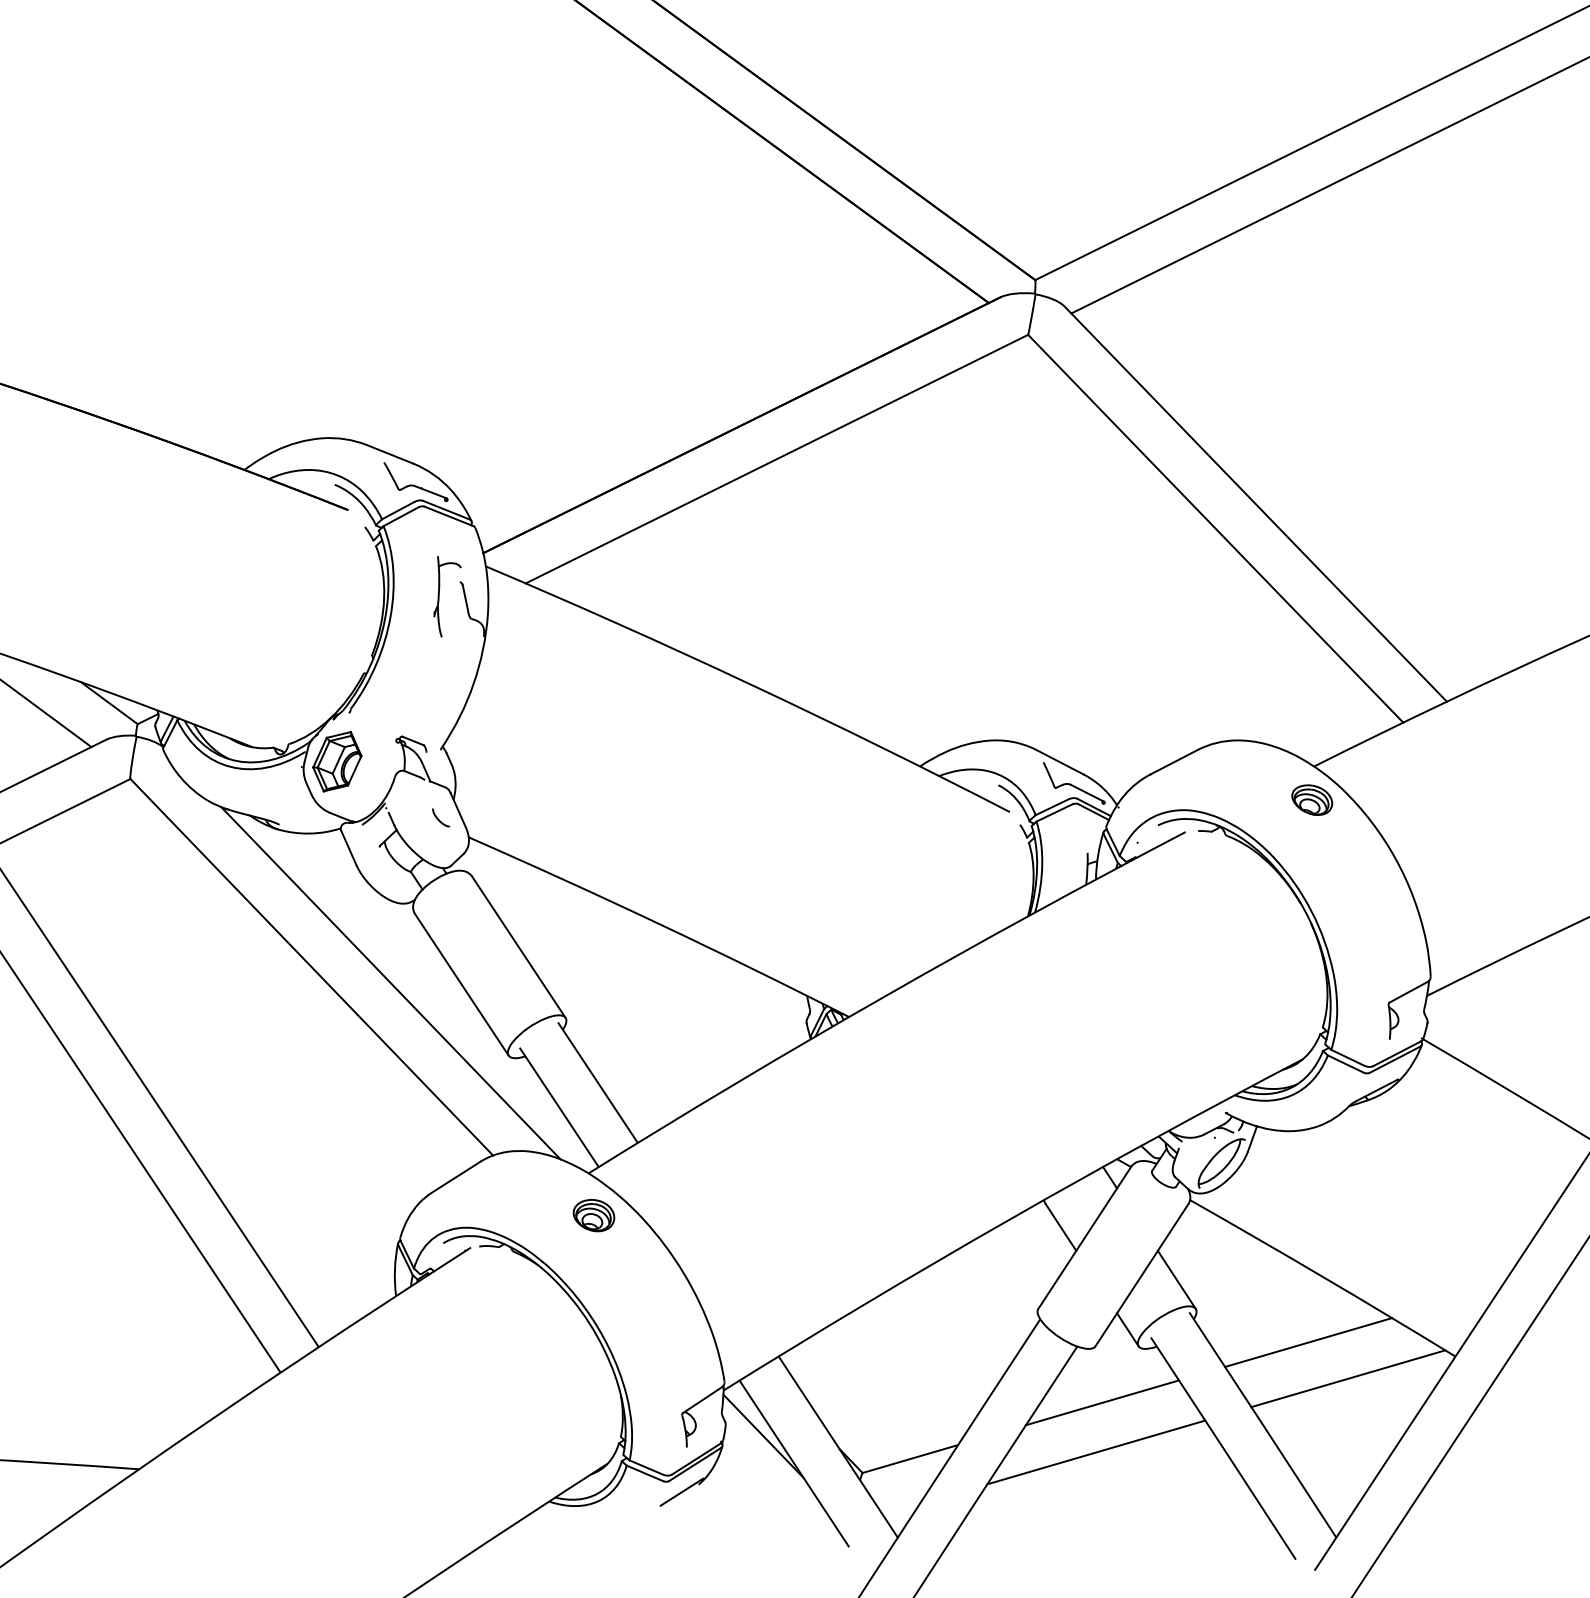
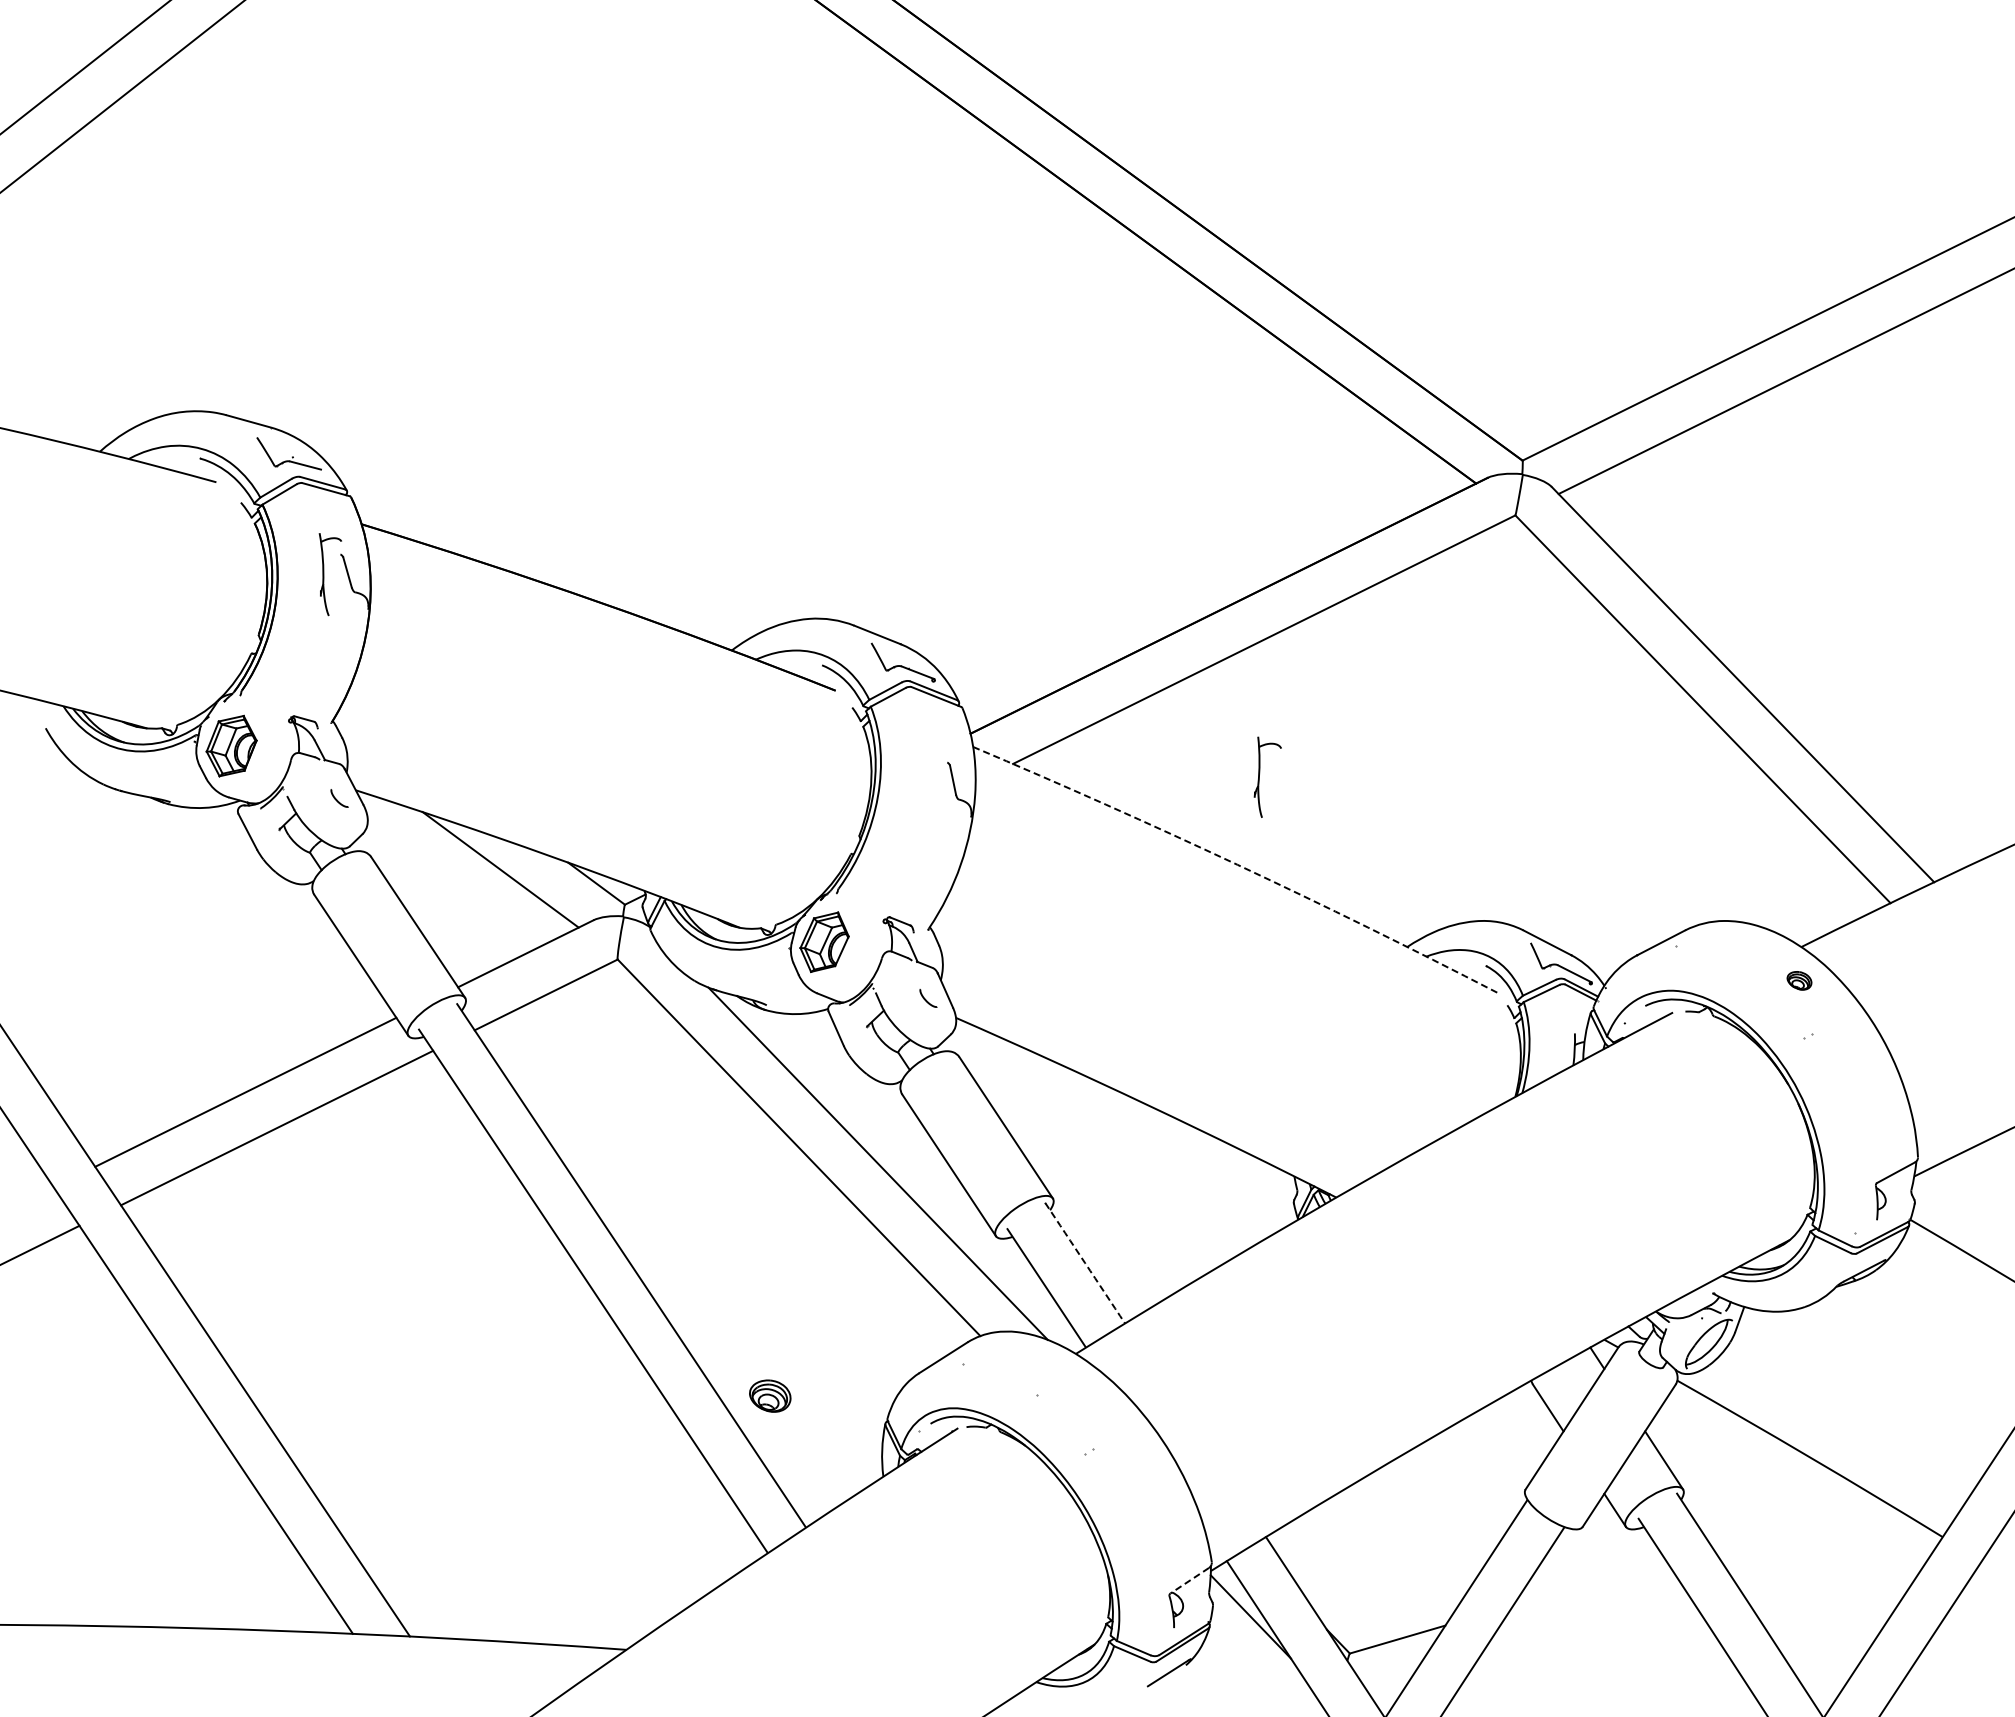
part: (440, 592) -> (1260, 773), moved
arc: (750, 683) -> (1237, 864), solid -> dashed
part: (1312, 799) -> (1799, 980), size x0.6
line: (598, 1082) -> (1085, 1263), solid -> dashed
part: (594, 1214) -> (770, 1395), moved
line: (1308, 1341) -> (1795, 1522), removed
line: (1348, 1377) -> (1835, 1558), removed
line: (702, 1400) -> (1189, 1581), solid -> dashed
line: (1102, 1401) -> (1589, 1582), removed
line: (1096, 1451) -> (1583, 1632), removed

